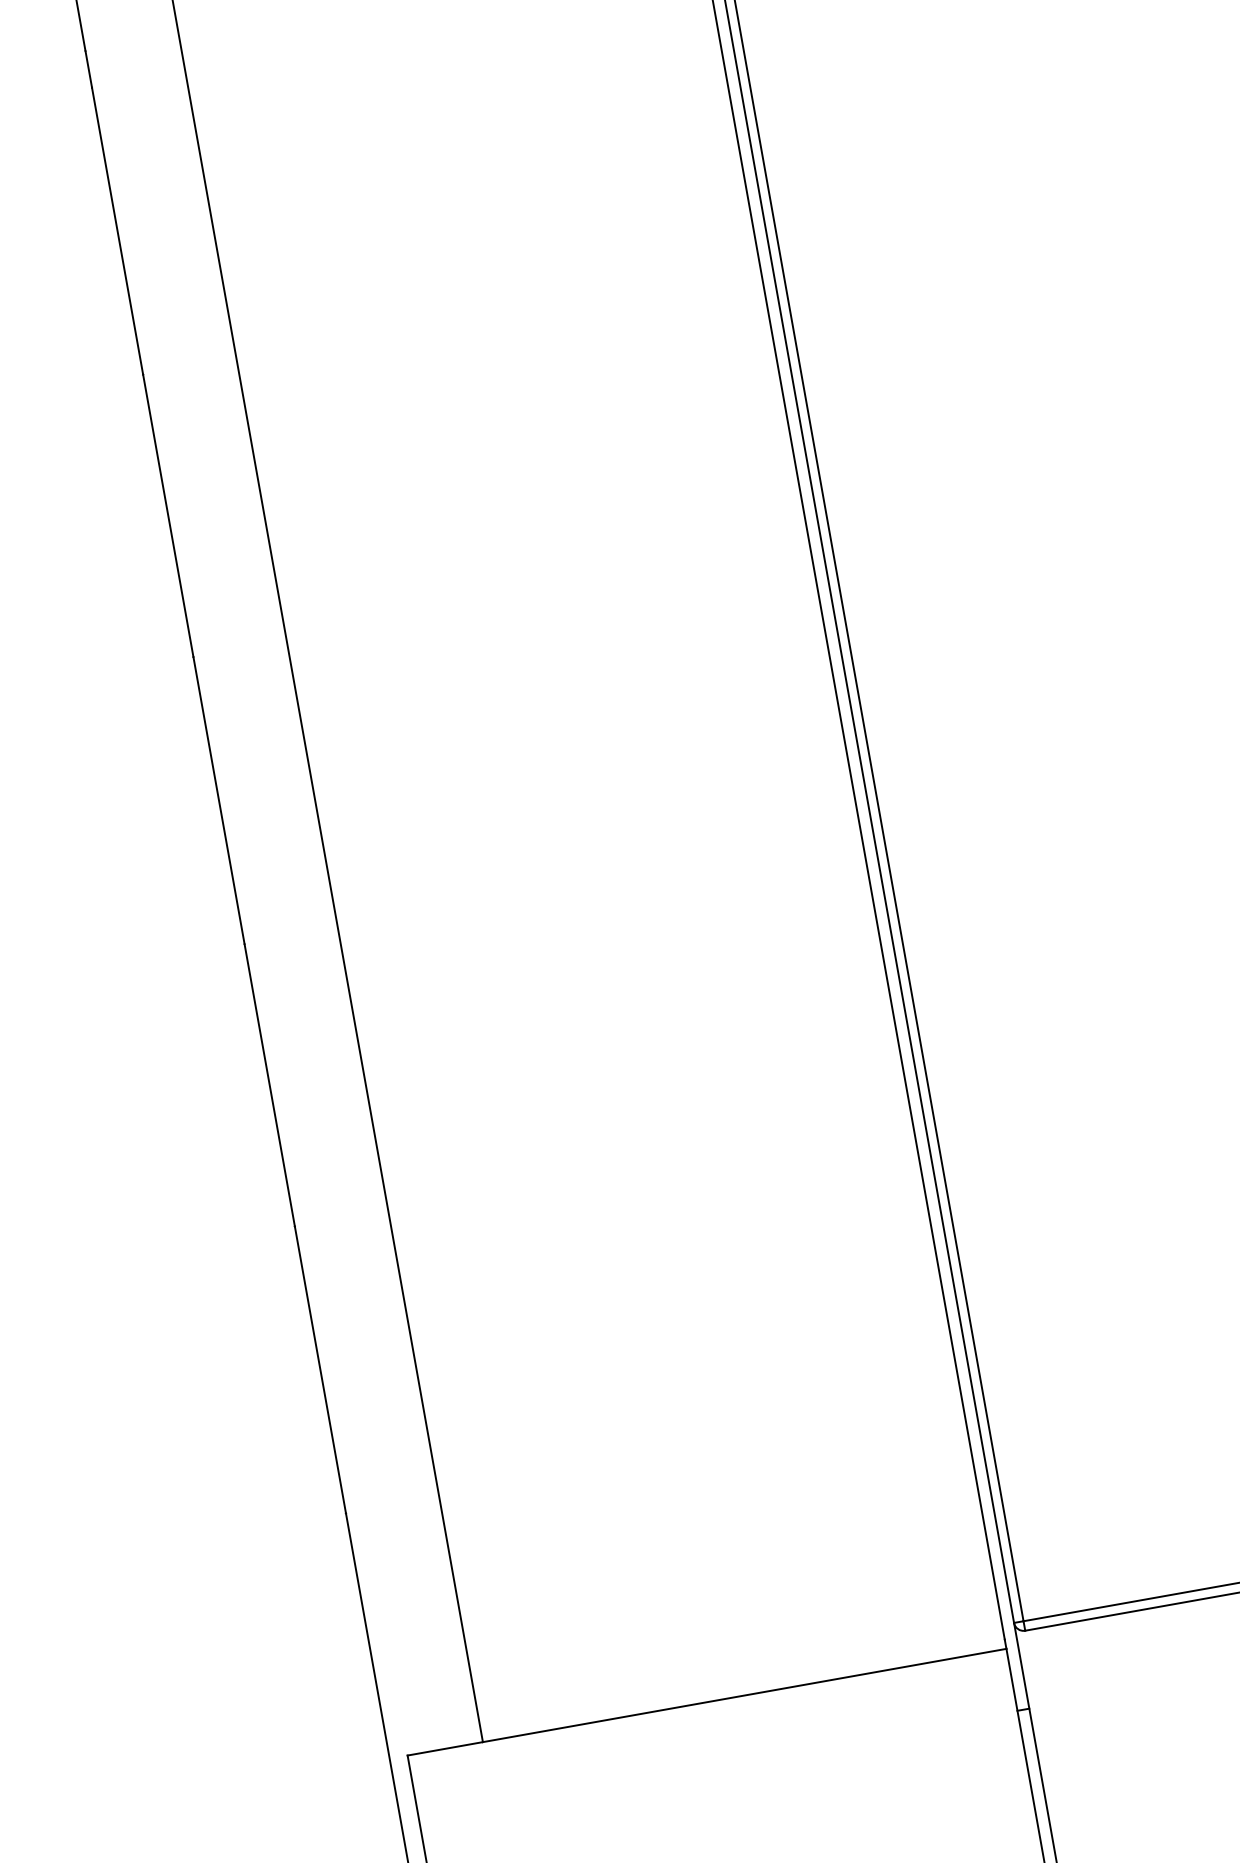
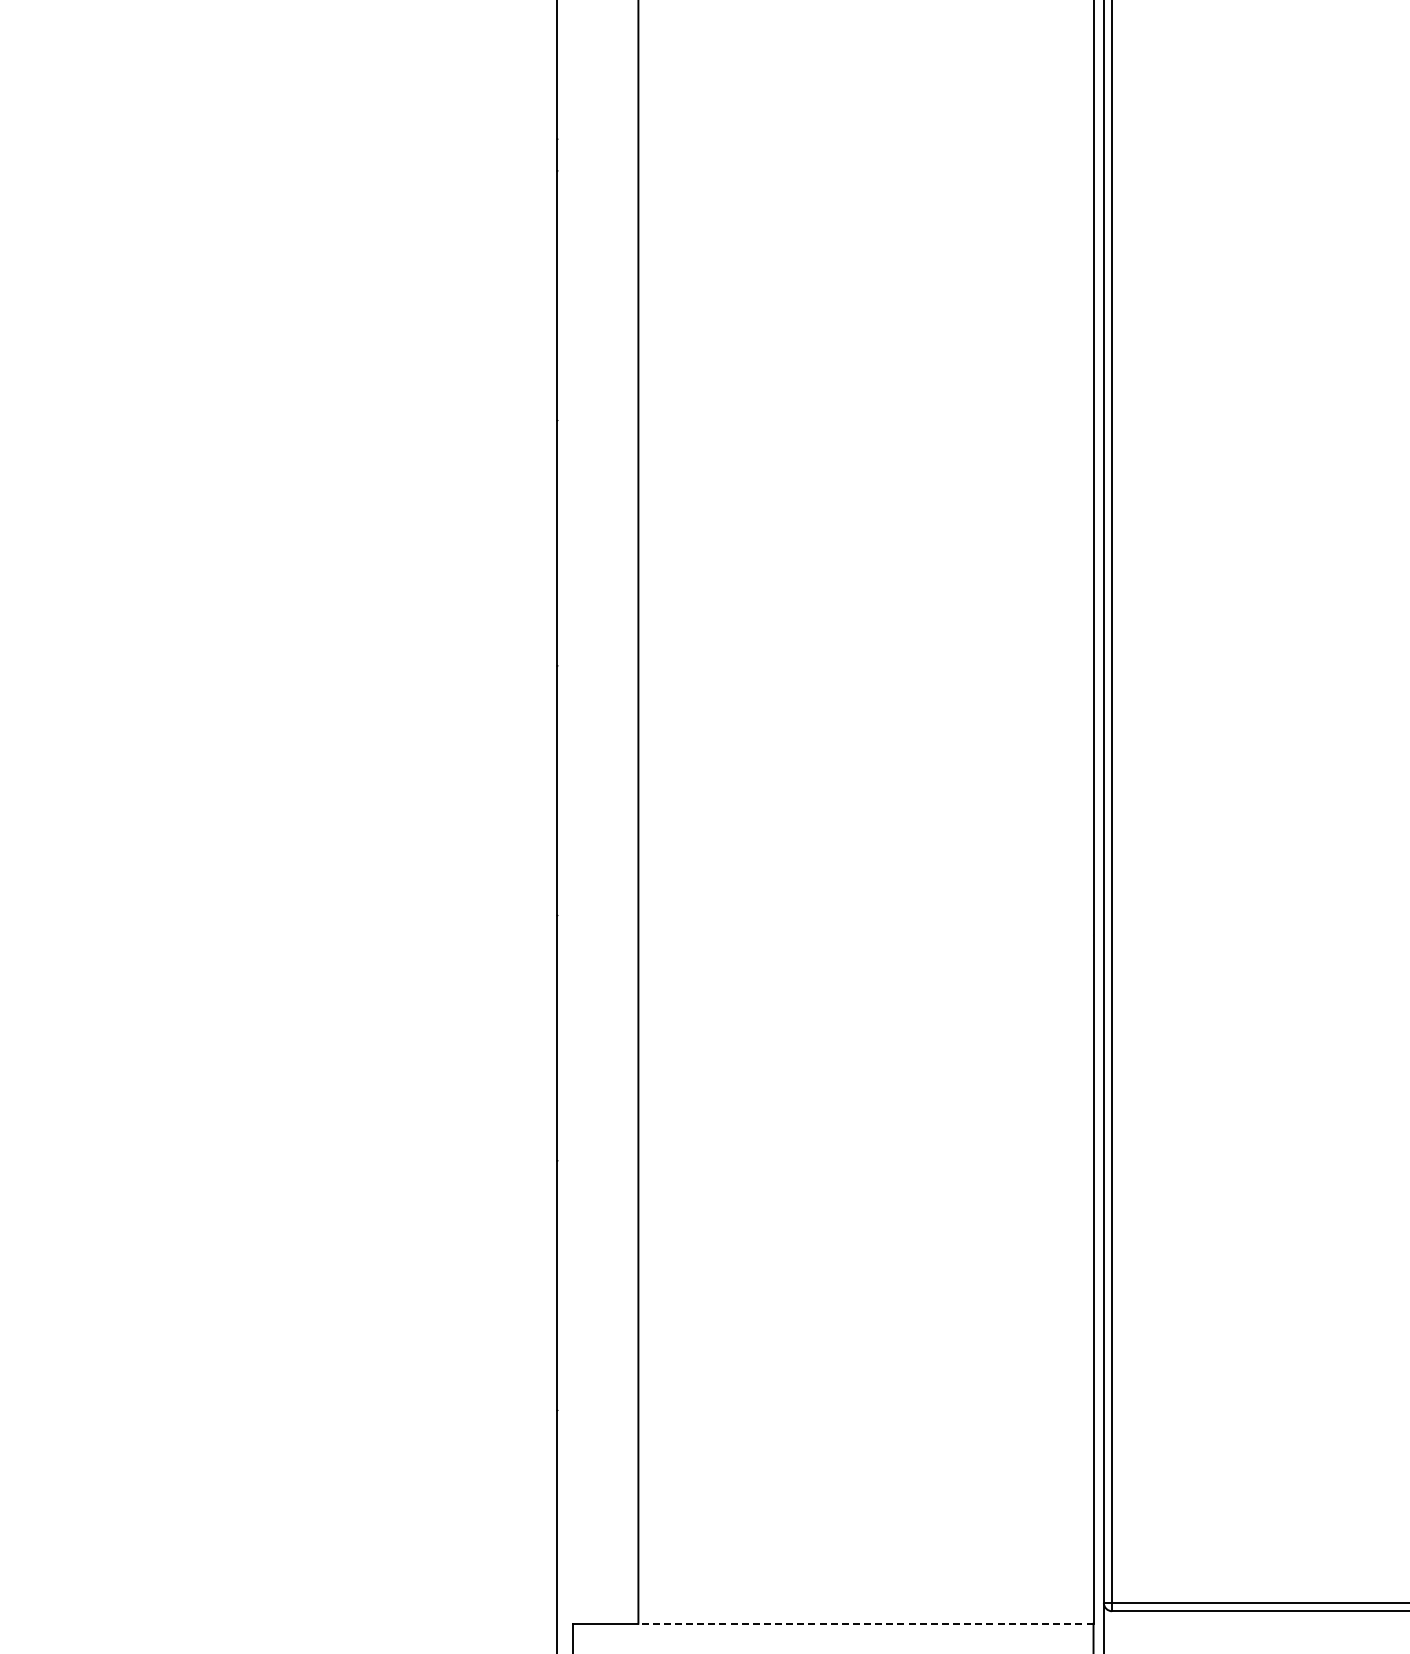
line: (744, 1695) -> (865, 1623), solid -> dashed

